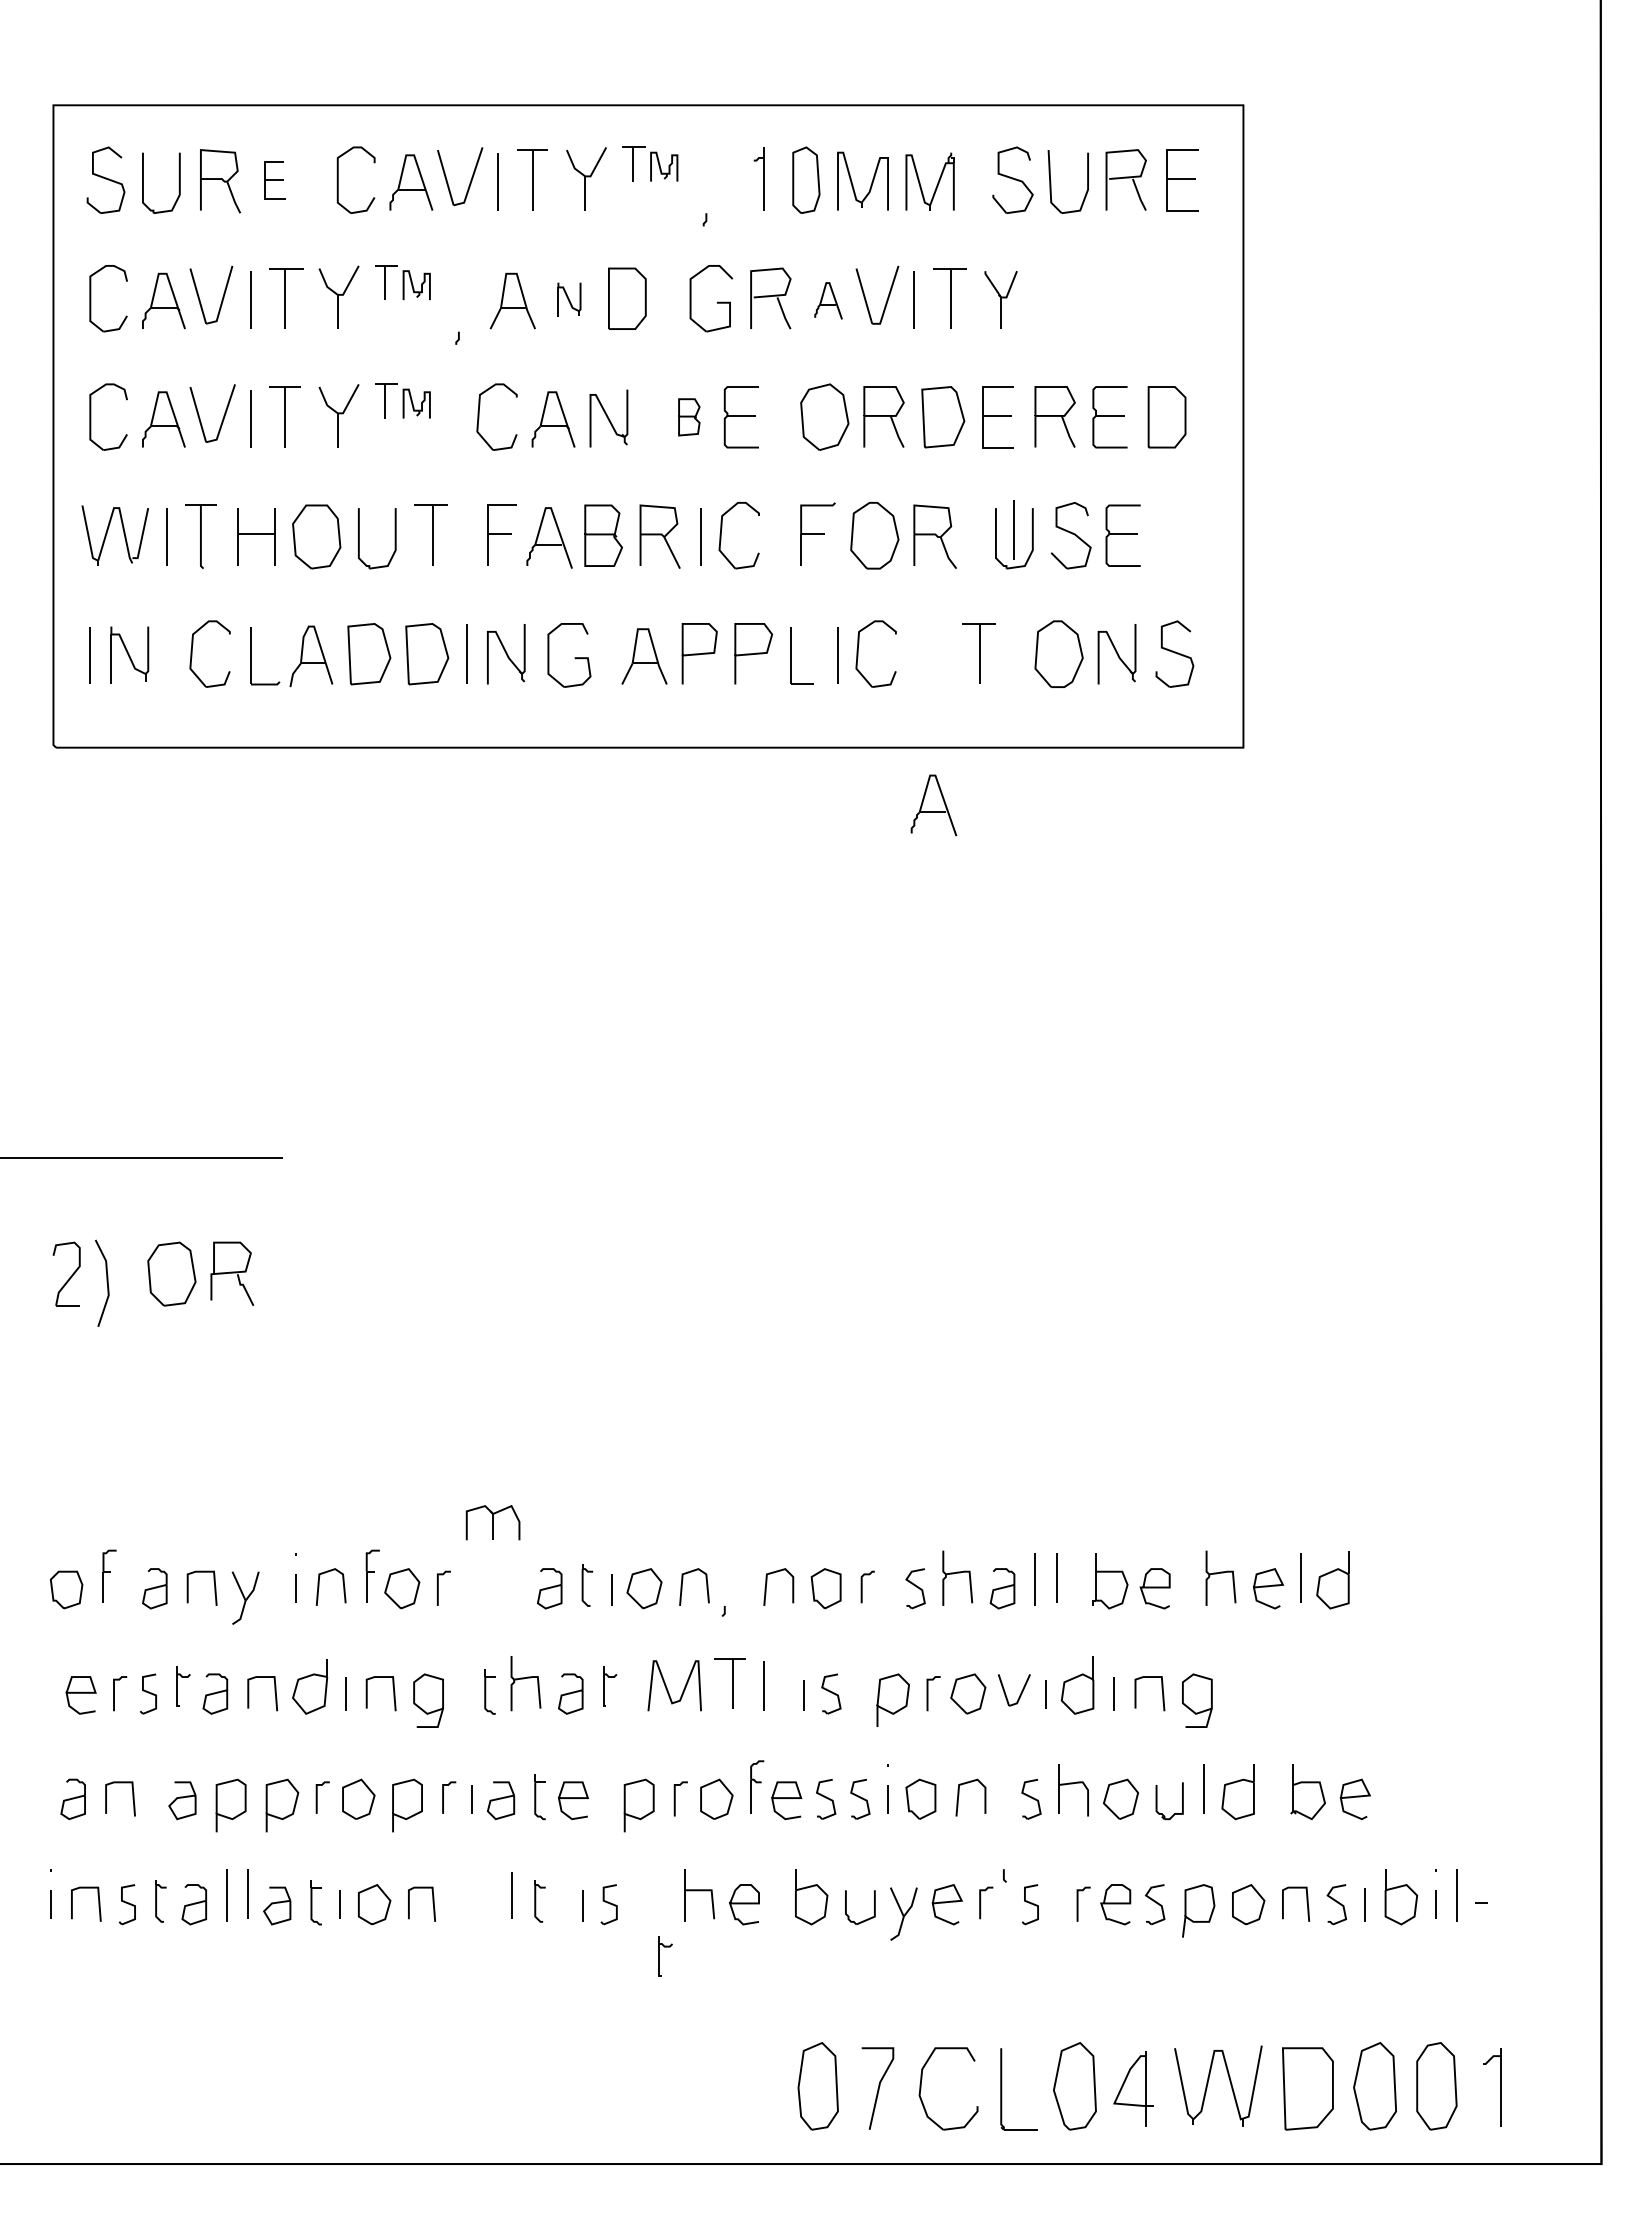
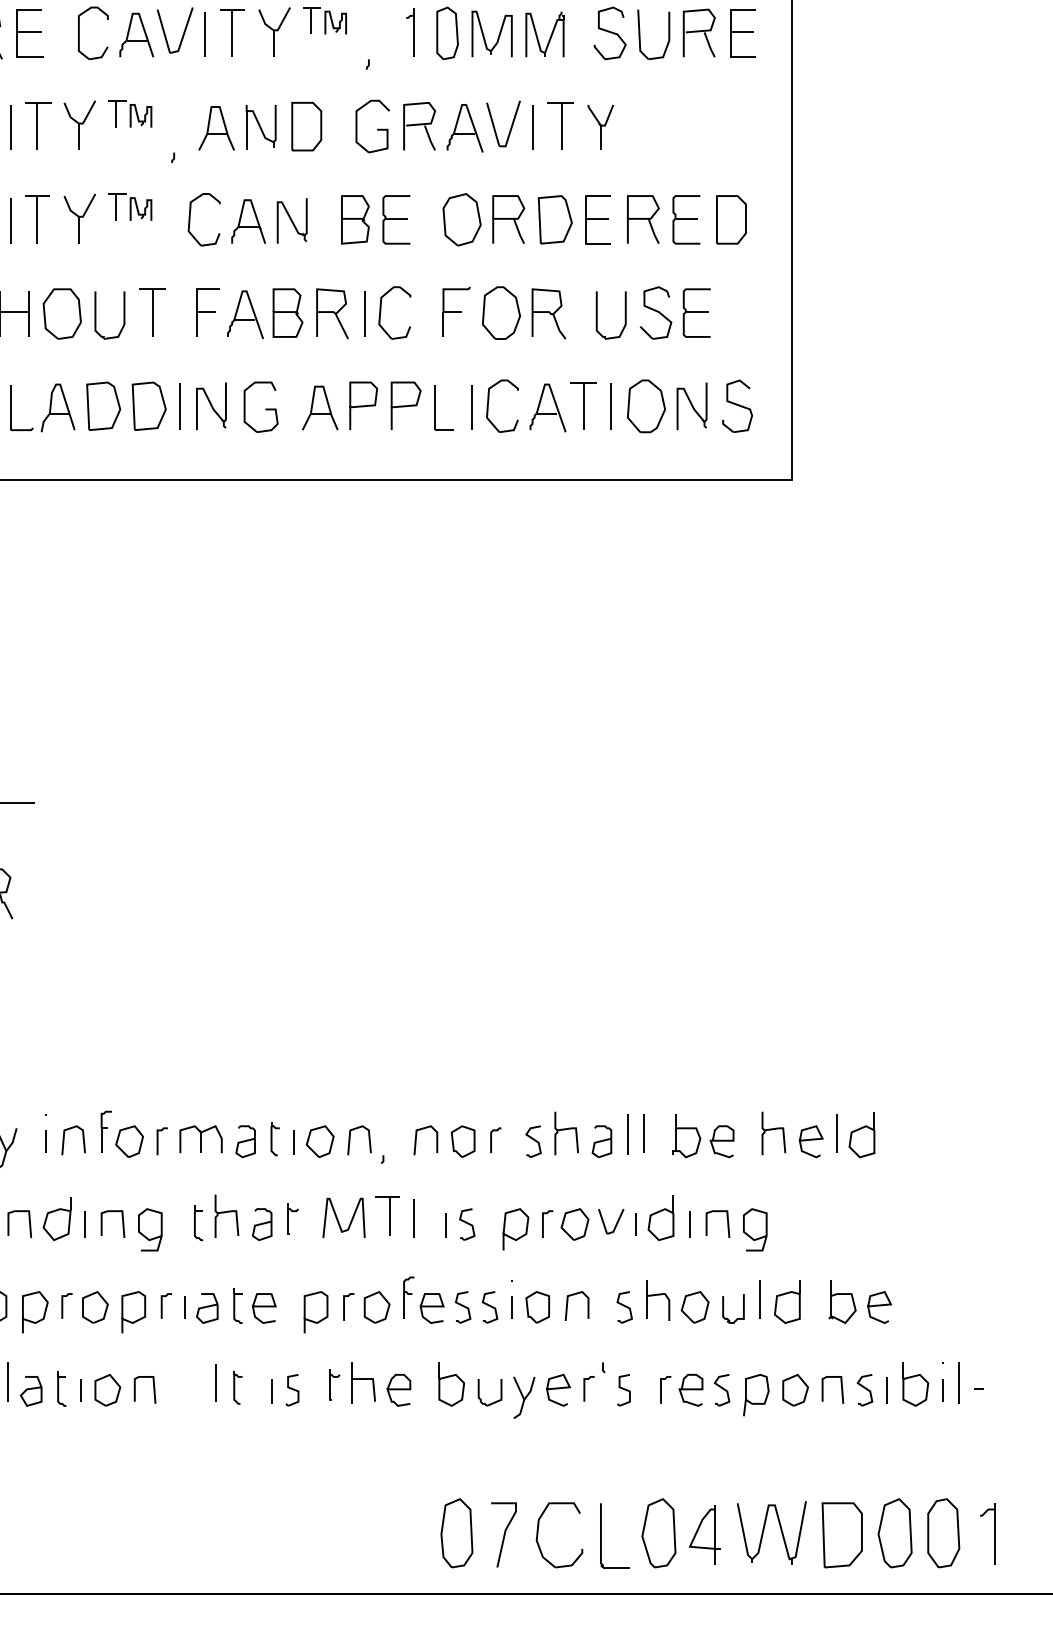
part: (275, 180) -> (29, 33), size x1.67
part: (569, 299) -> (261, 127), size x1.67
part: (828, 300) -> (465, 127), size x1.67
part: (689, 417) -> (355, 220), size x1.67
line: (1013, 529) -> (610, 405), moved
part: (933, 805) -> (547, 408), moved
part: (492, 1522) -> (200, 1139), moved
part: (665, 1956) -> (334, 1384), moved

